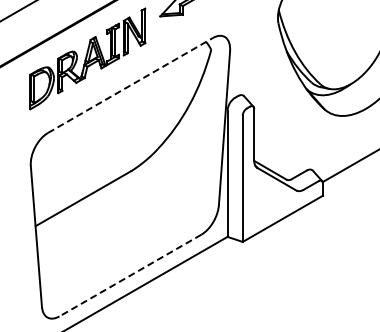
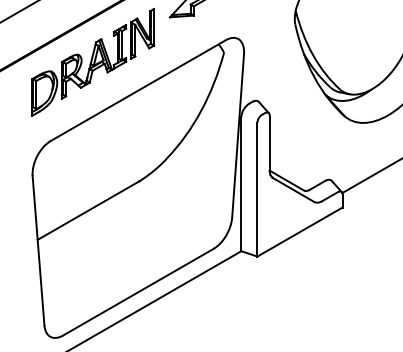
line: (130, 85) -> (138, 90), dashed -> solid
line: (130, 275) -> (138, 292), dashed -> solid

